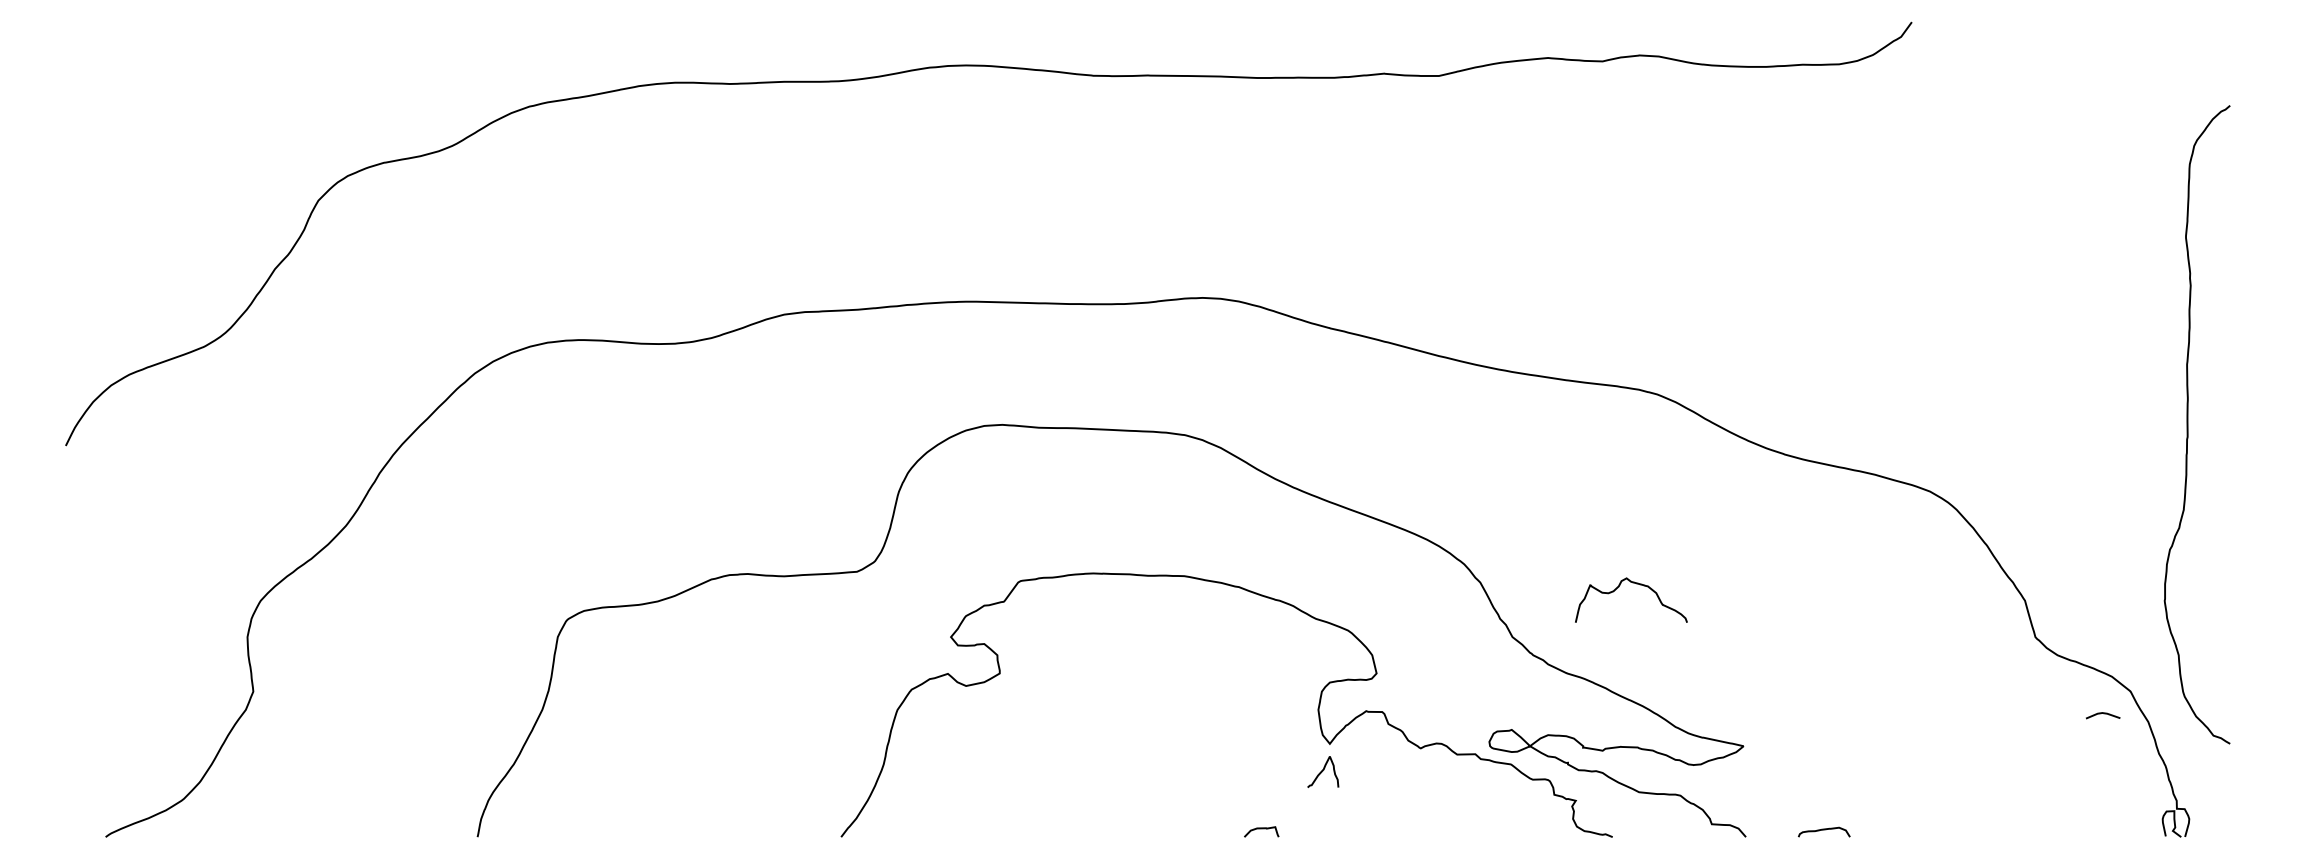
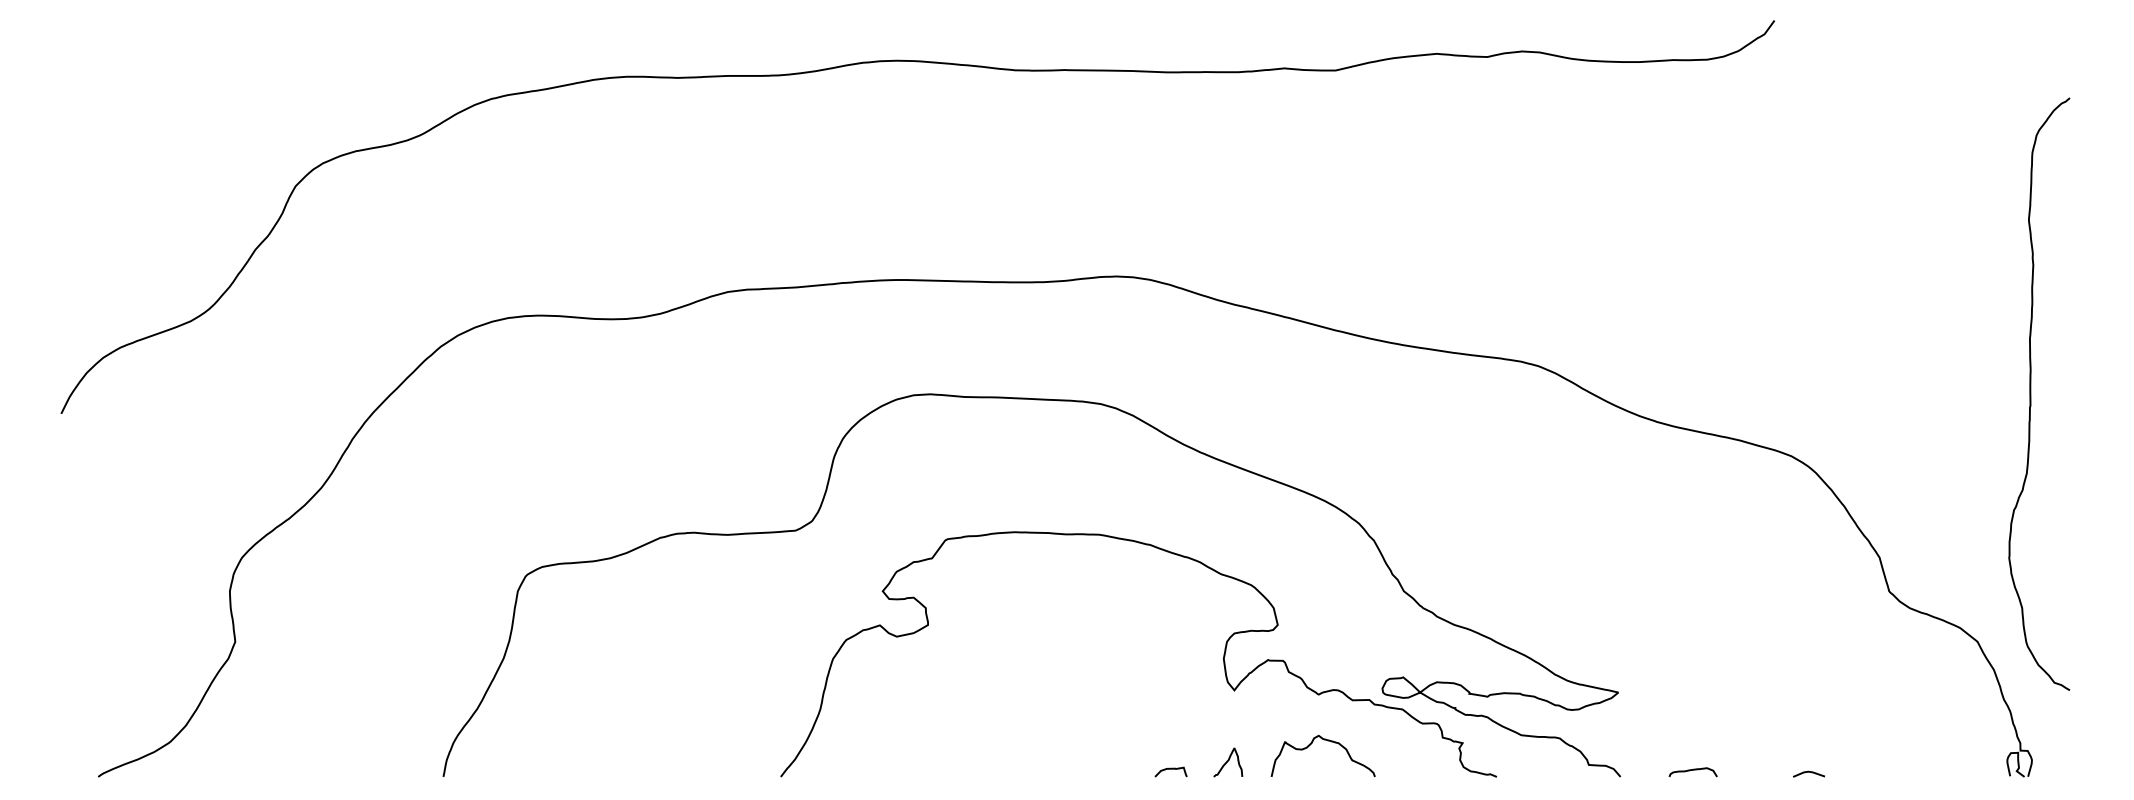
curve: (1635, 584) -> (1327, 741), moved
line: (2103, 713) -> (1809, 772), moved
curve: (1323, 770) -> (1228, 761), moved

